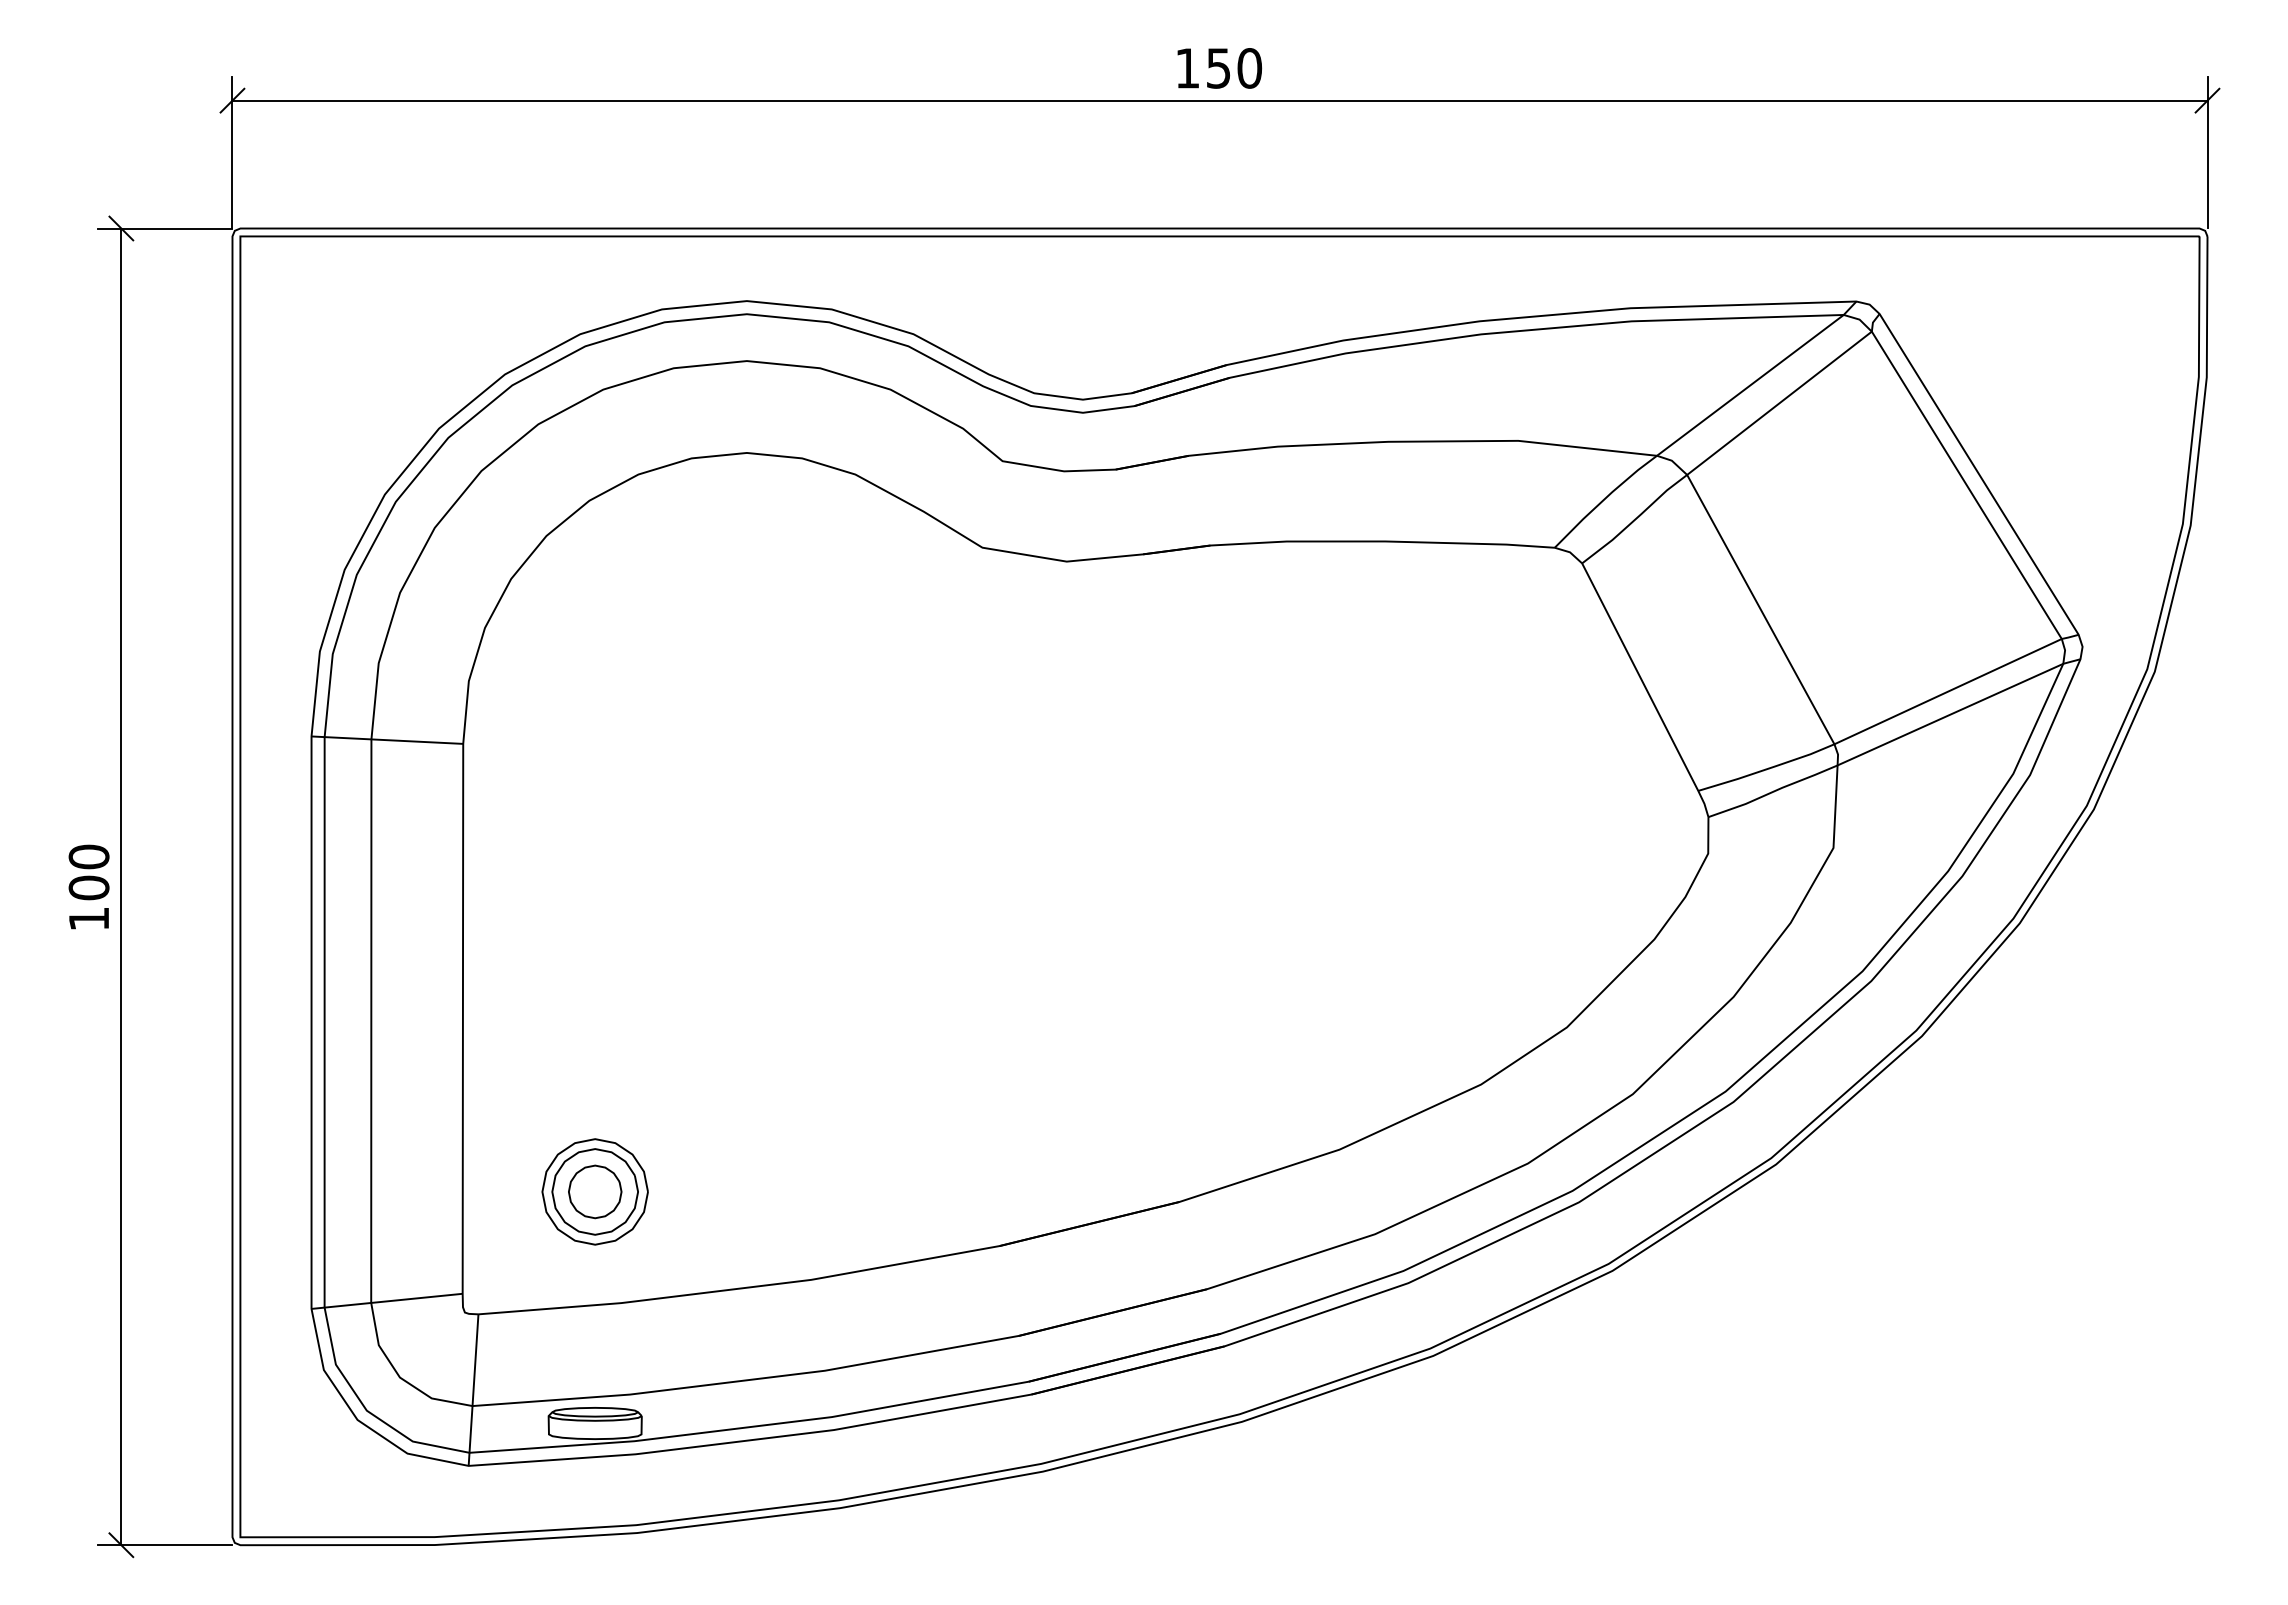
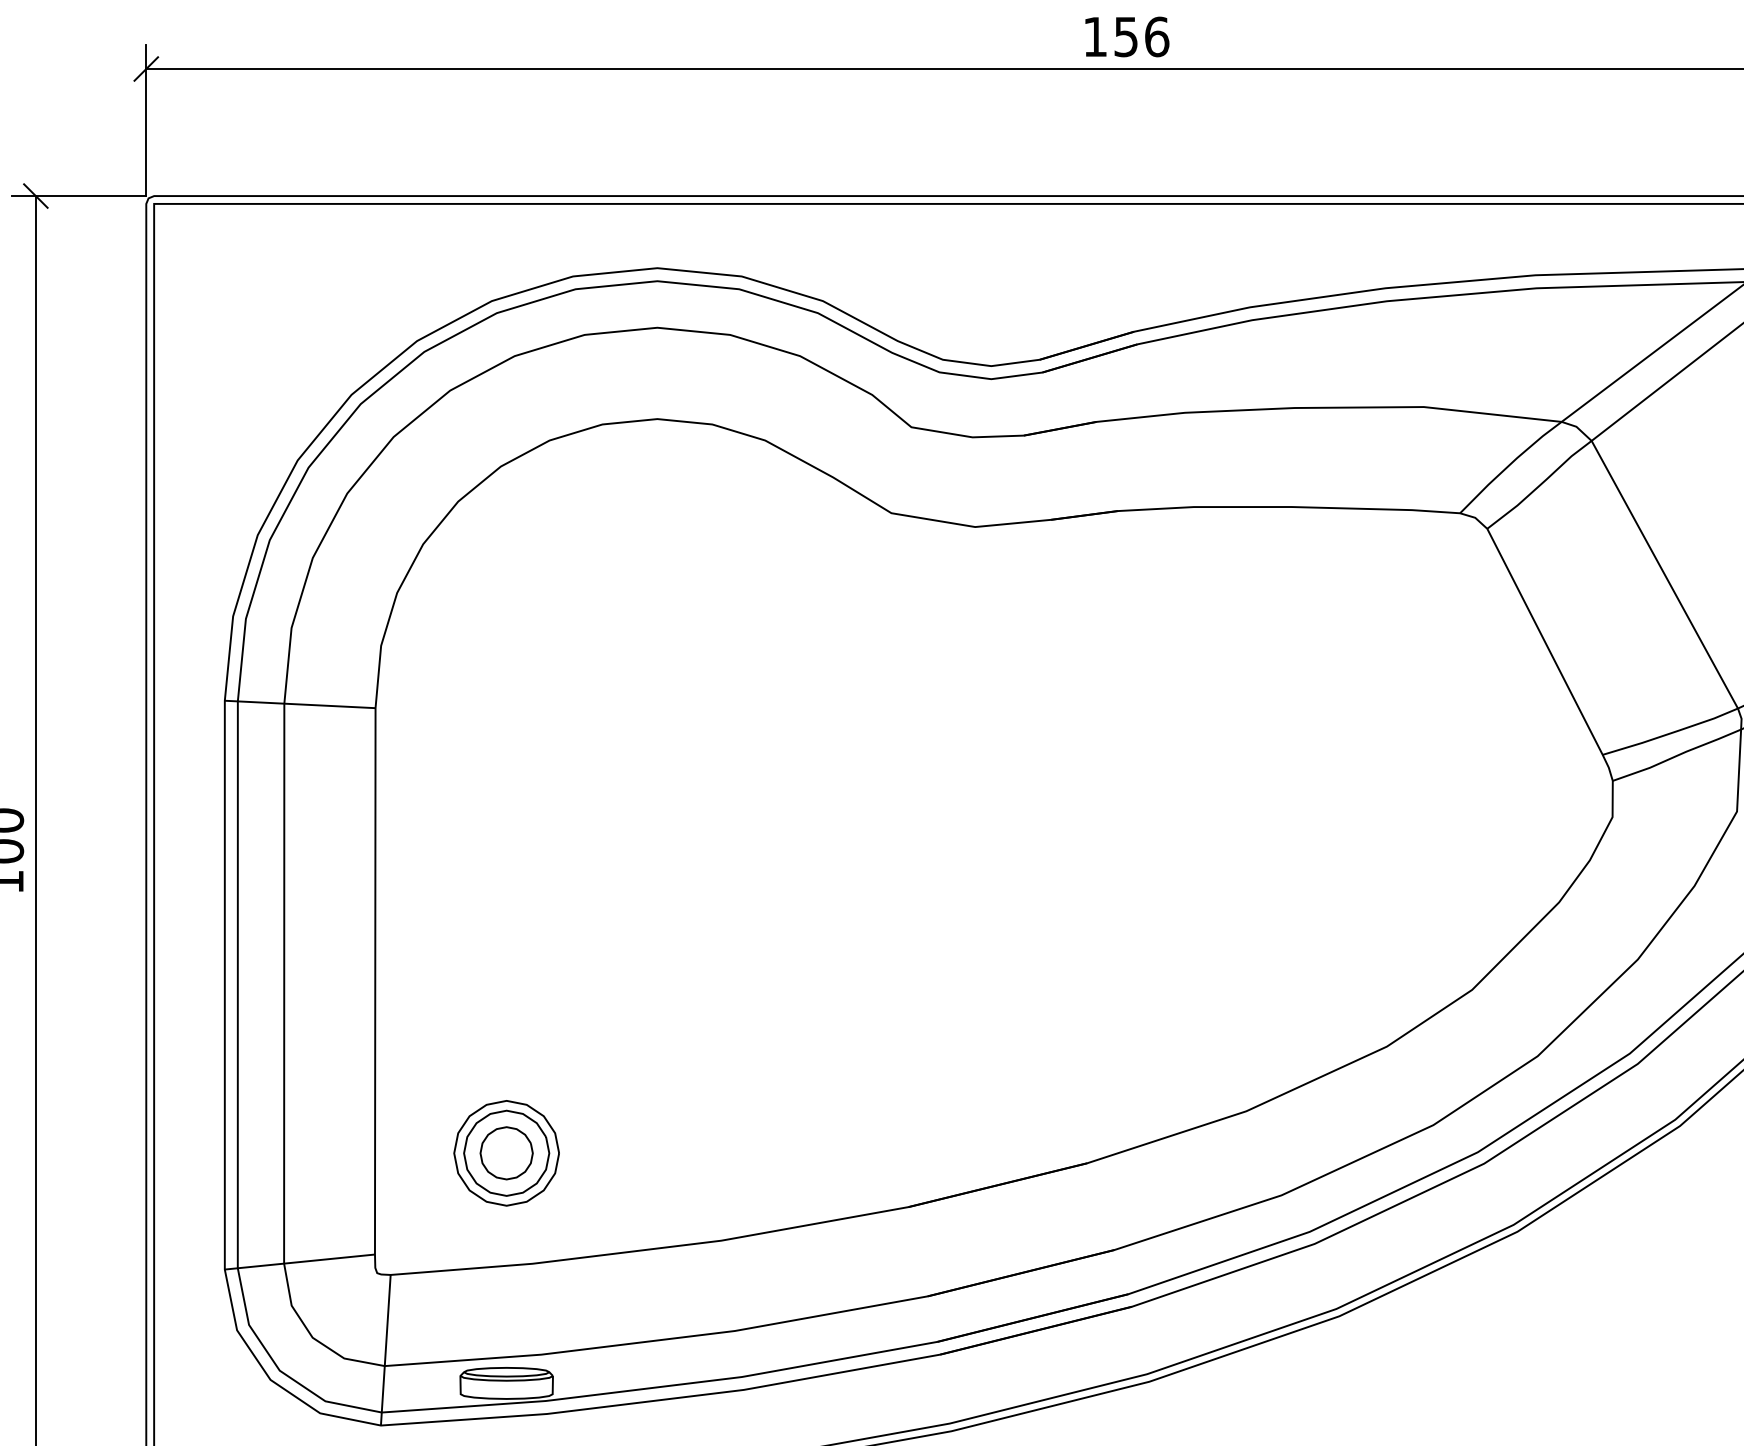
text: (1249, 68) -> (1156, 37), 150 -> 156

